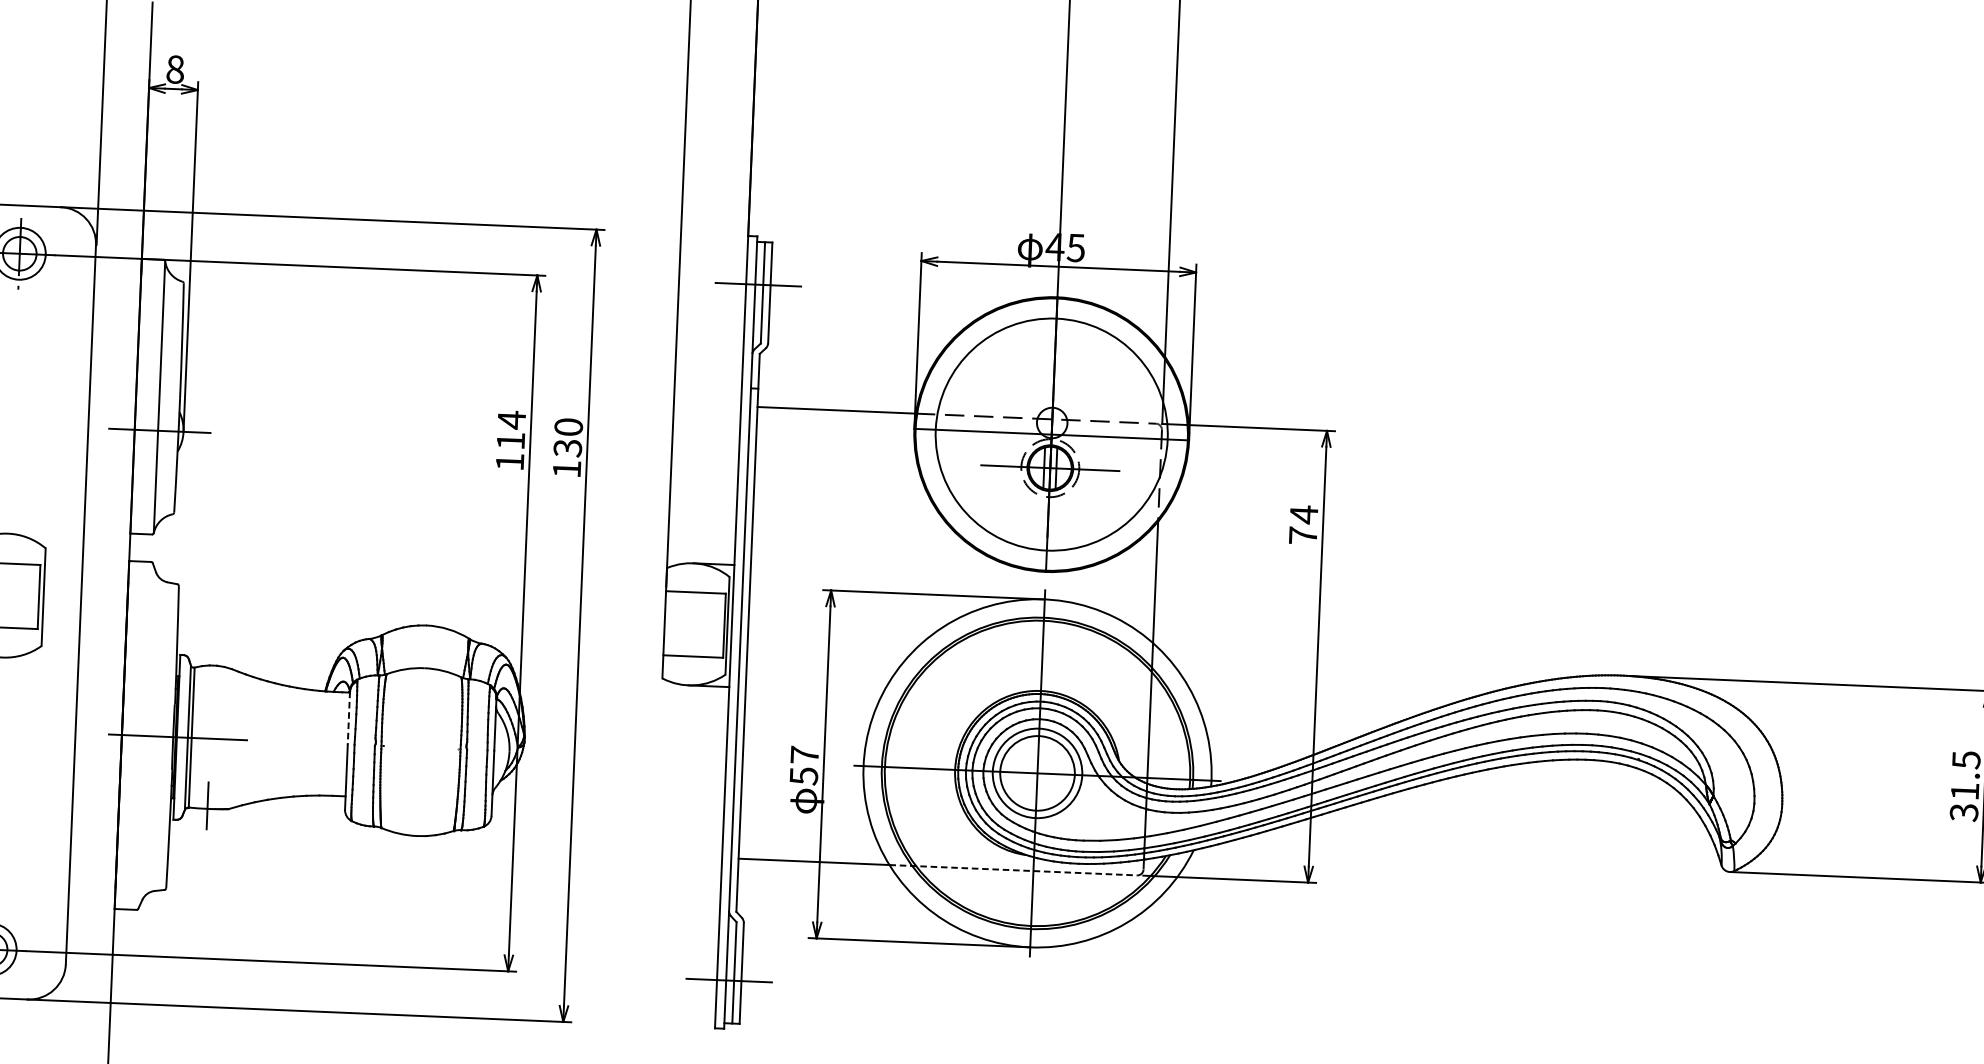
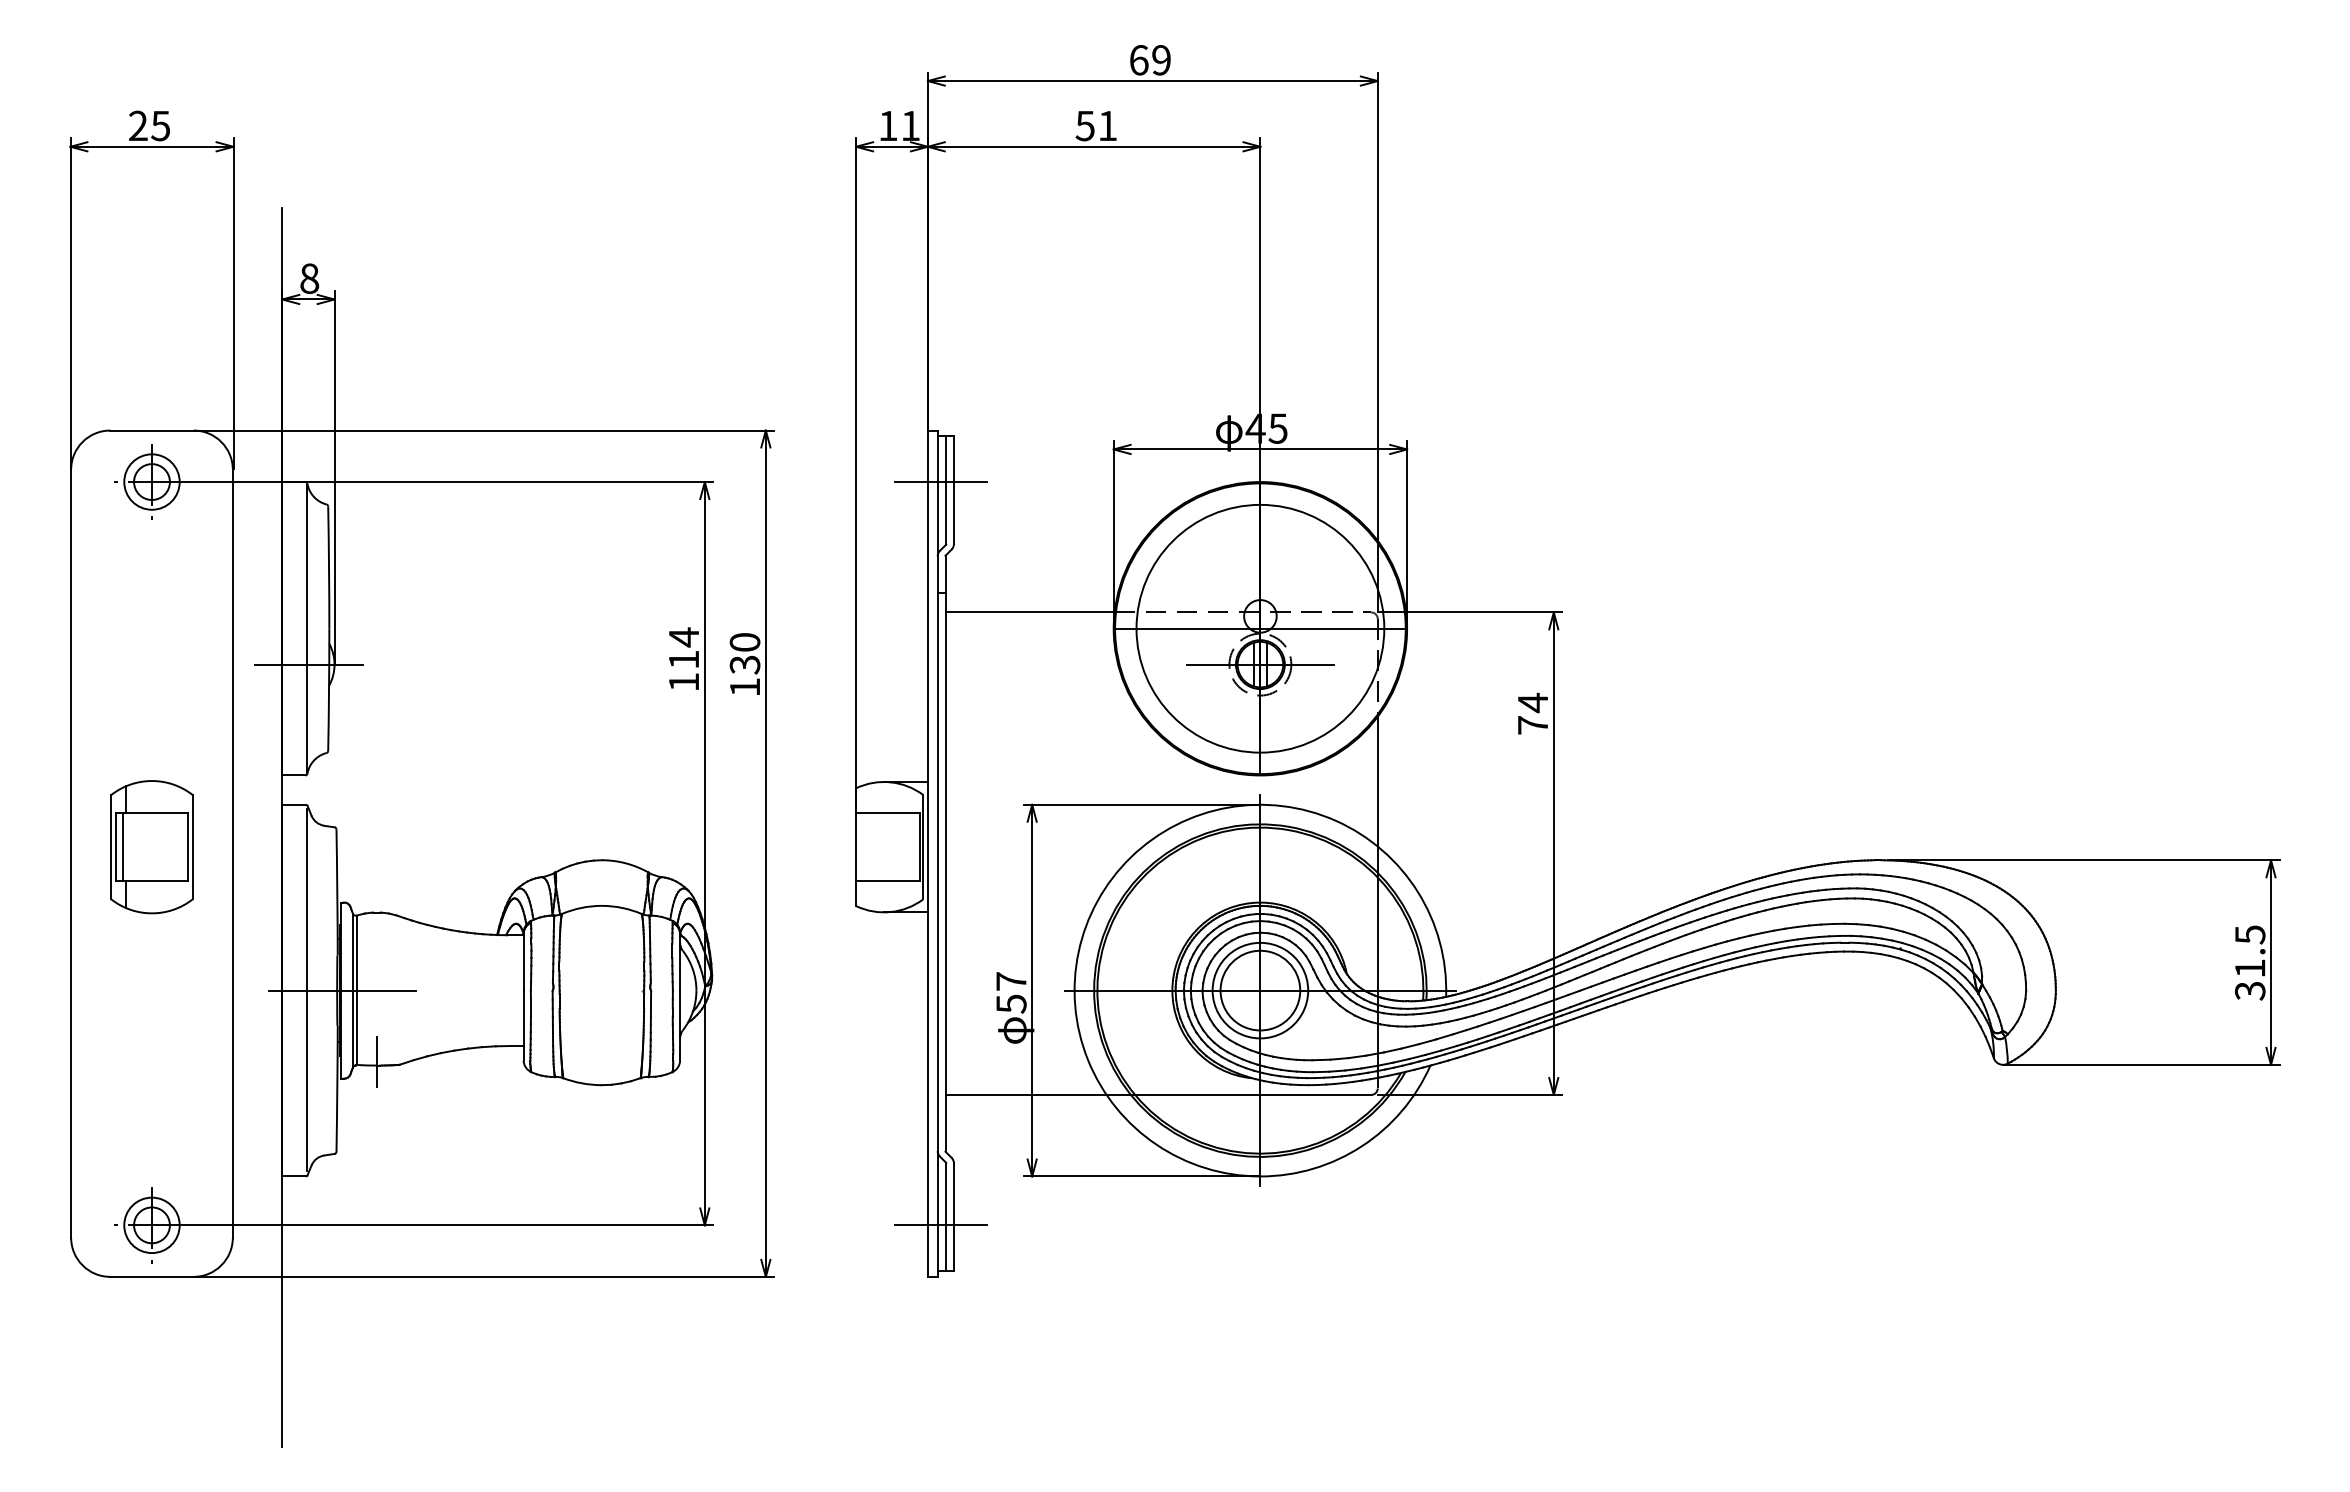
line: (348, 718) -> (523, 962), dashed -> solid
line: (145, 734) -> (307, 989), added
line: (1013, 869) -> (1239, 1094), dashed -> solid

